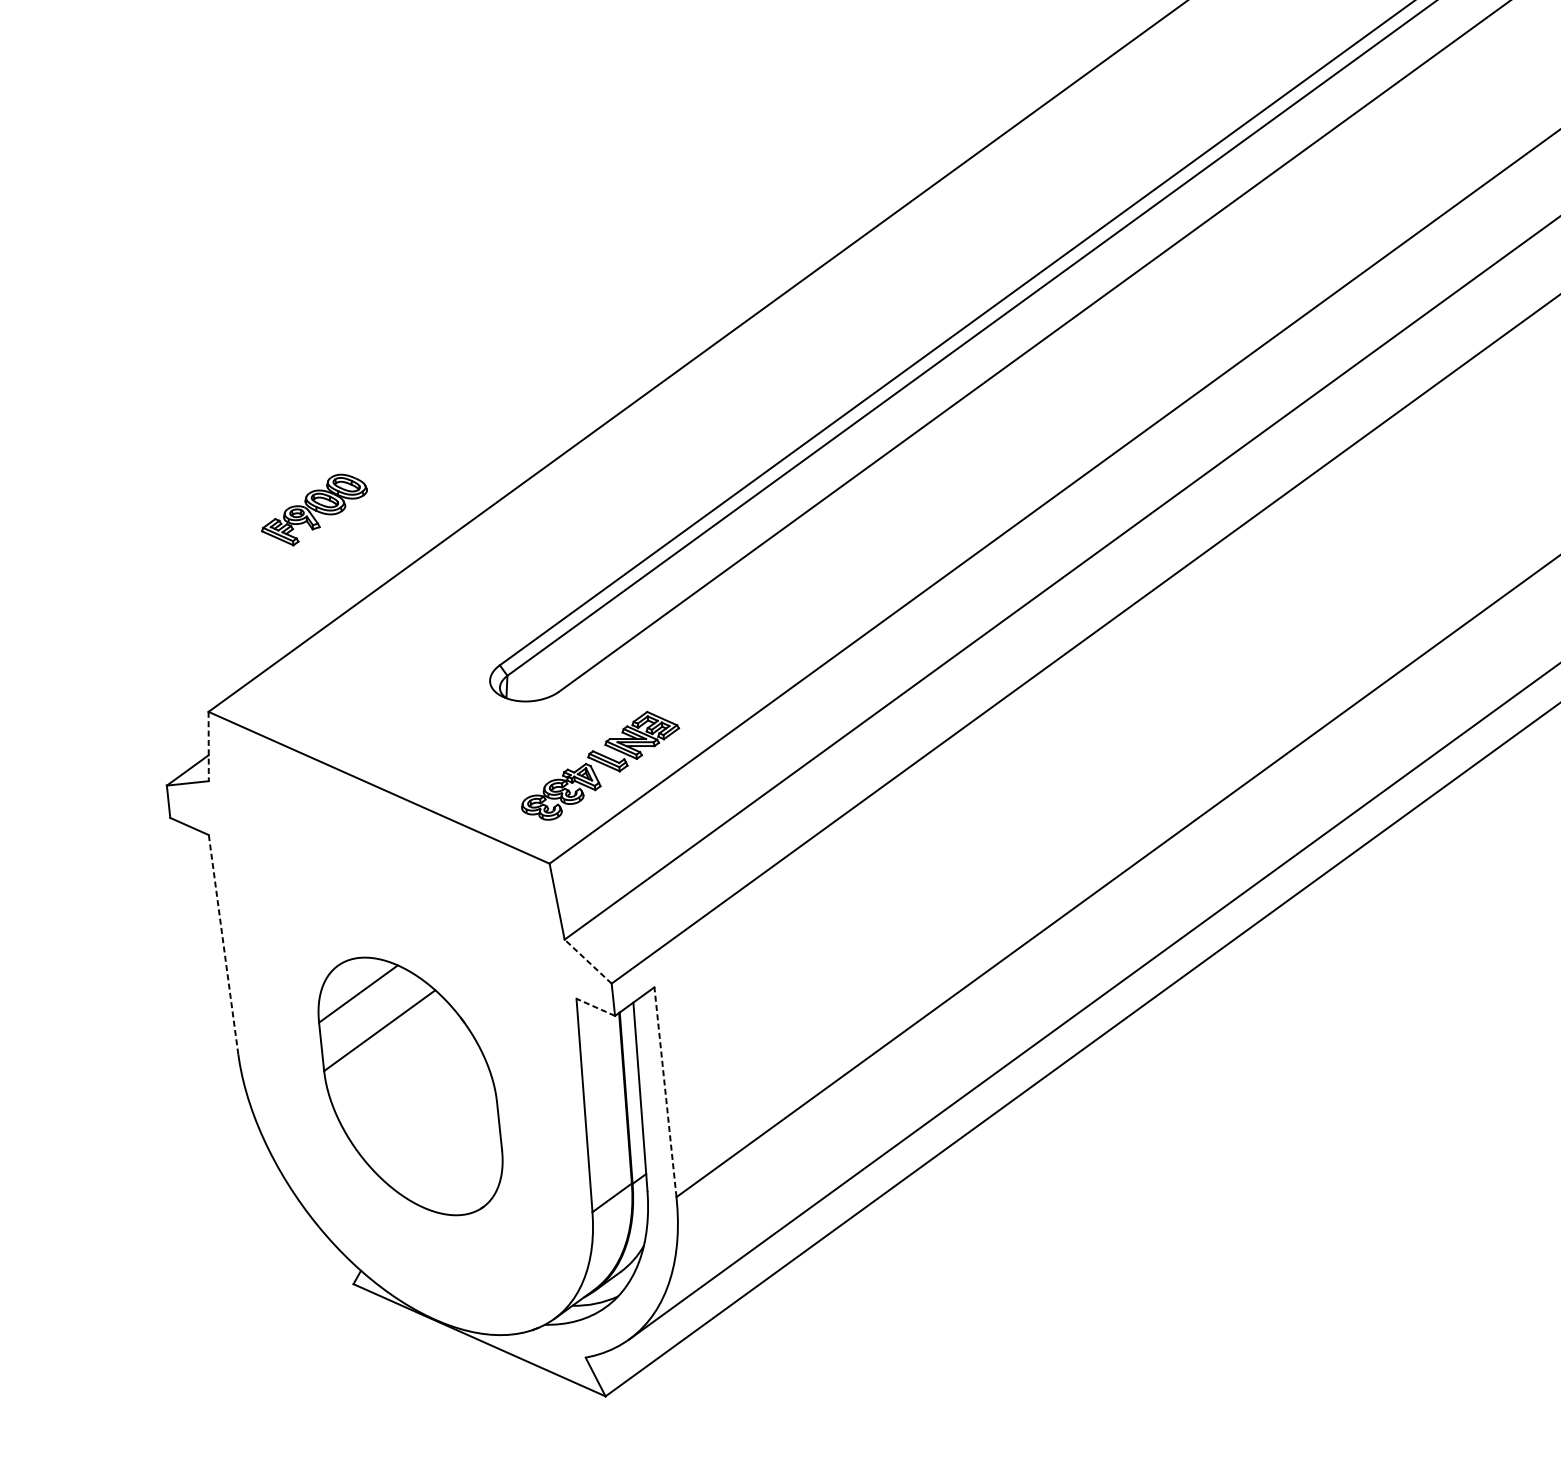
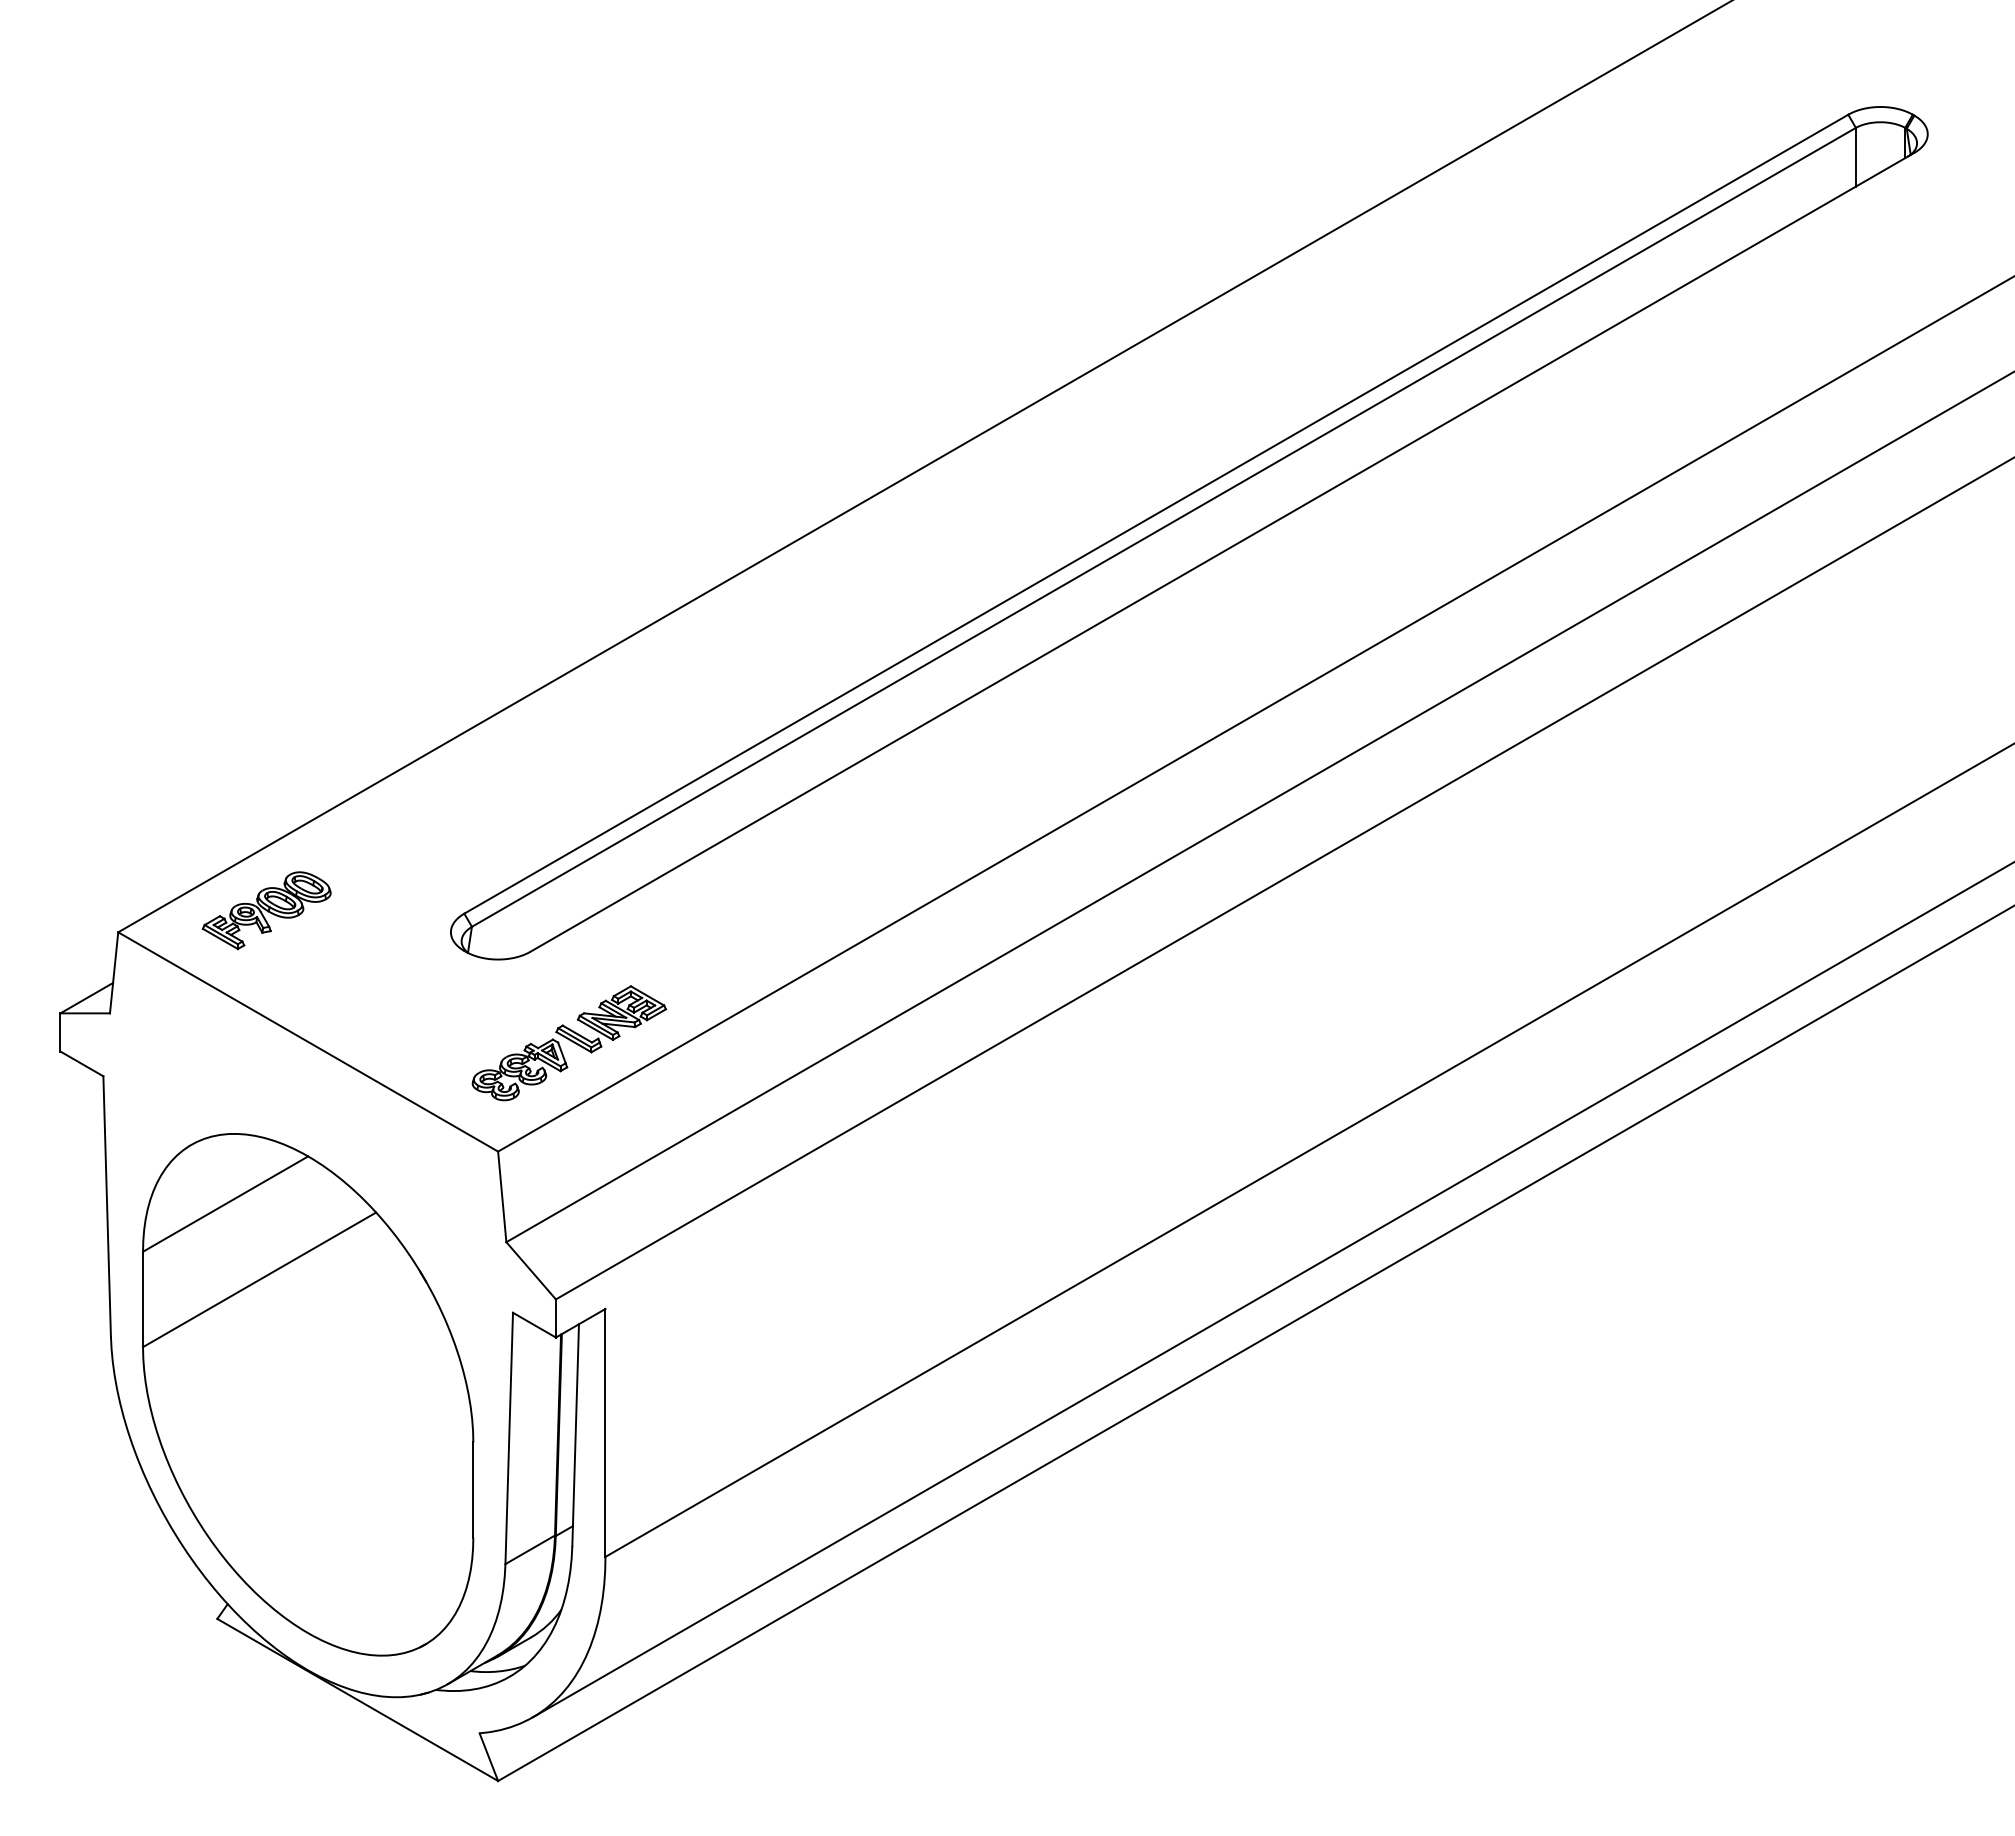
part: (314, 510) -> (266, 910), moved
line: (208, 746) -> (114, 972), dashed -> solid
line: (223, 944) -> (107, 1205), dashed -> solid
line: (588, 961) -> (531, 1270), dashed -> solid
line: (595, 1007) -> (534, 1325), dashed -> solid
part: (410, 1086) -> (308, 1394), size x1.67
line: (665, 1091) -> (605, 1432), dashed -> solid

